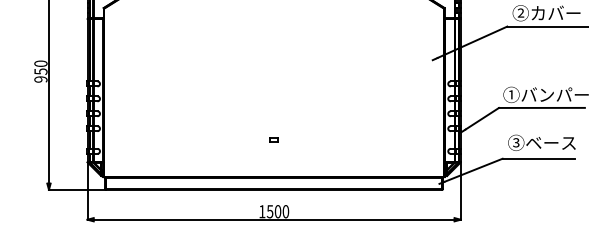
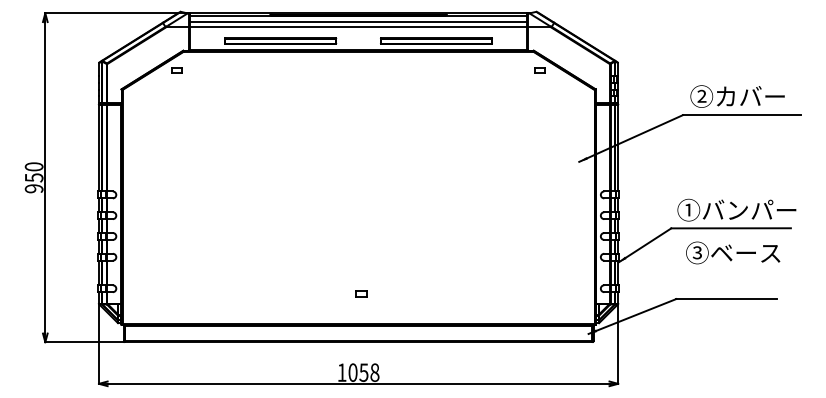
part: (274, 139) -> (361, 293), moved
text: (542, 142) -> (733, 252), moved
text: (277, 211) -> (363, 372), 1500 -> 1058

